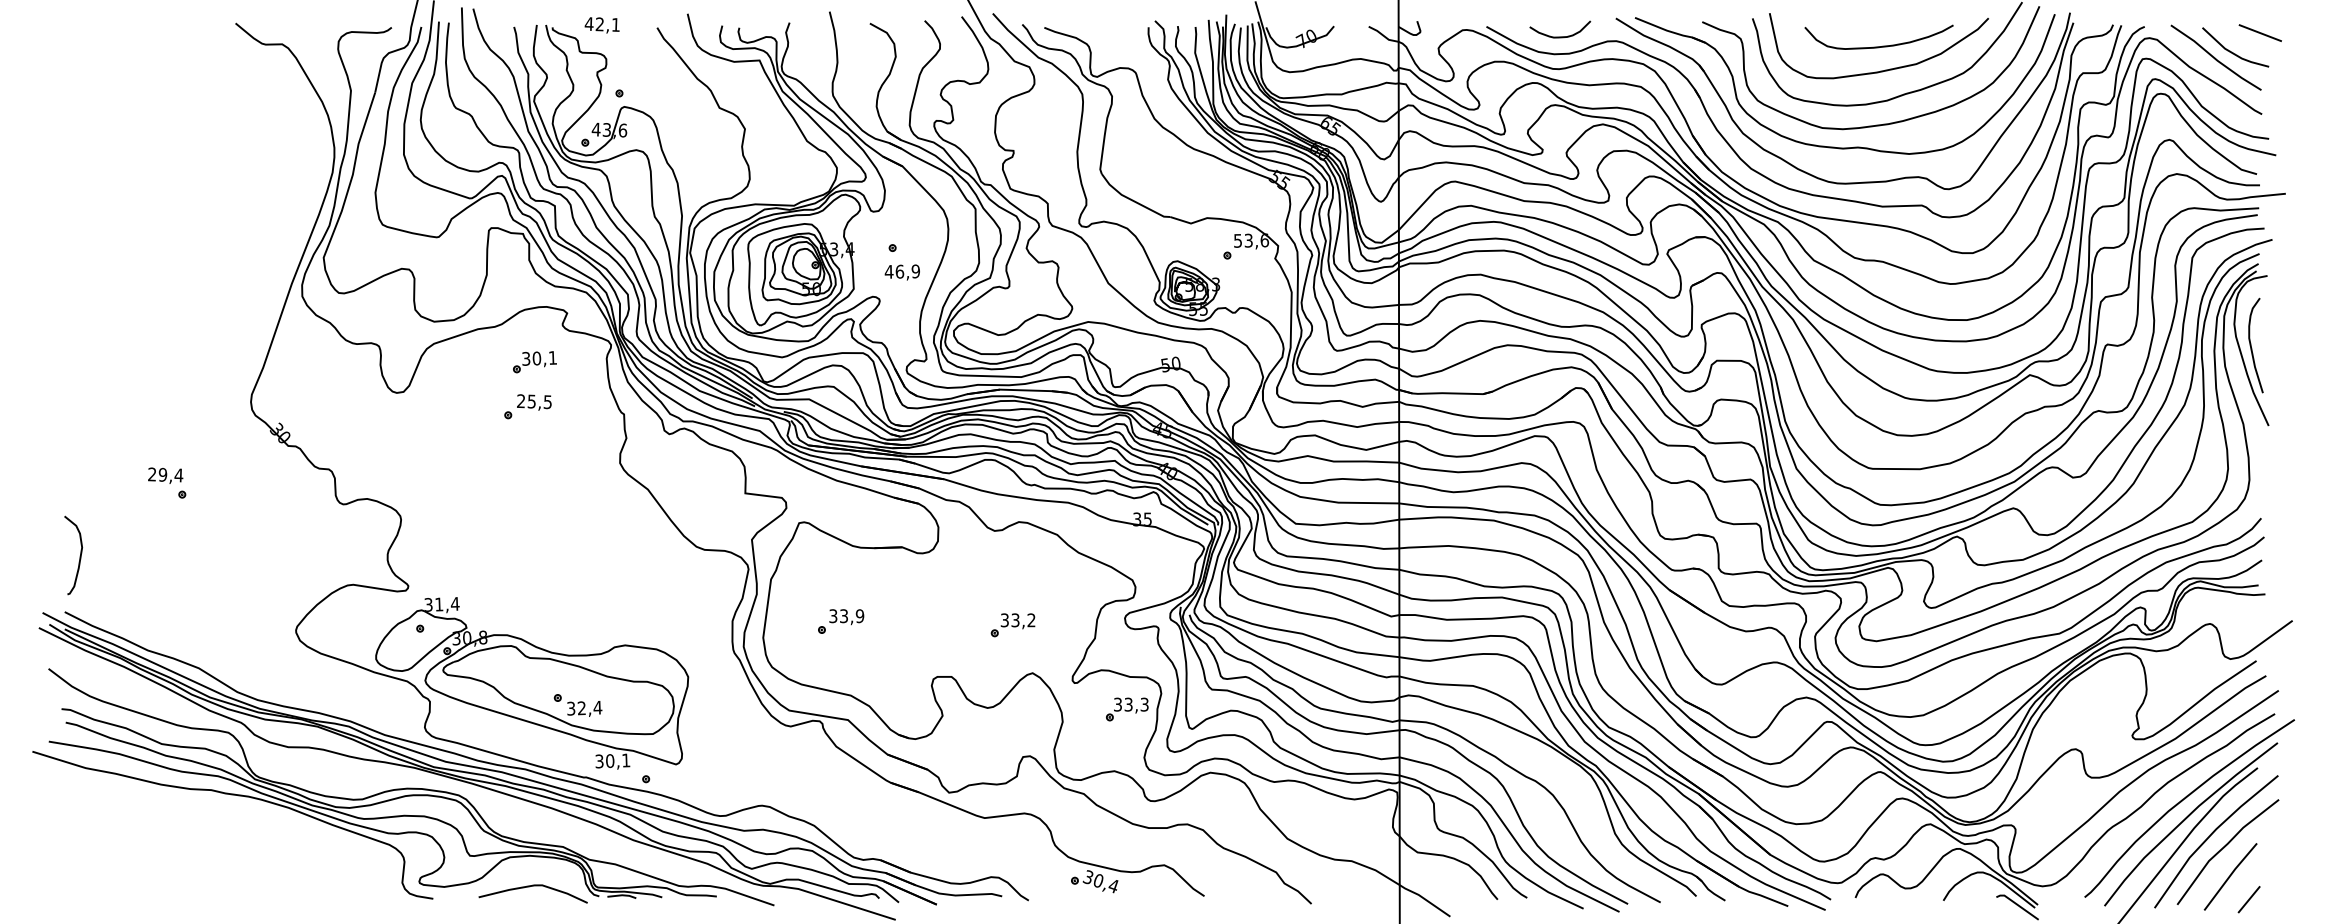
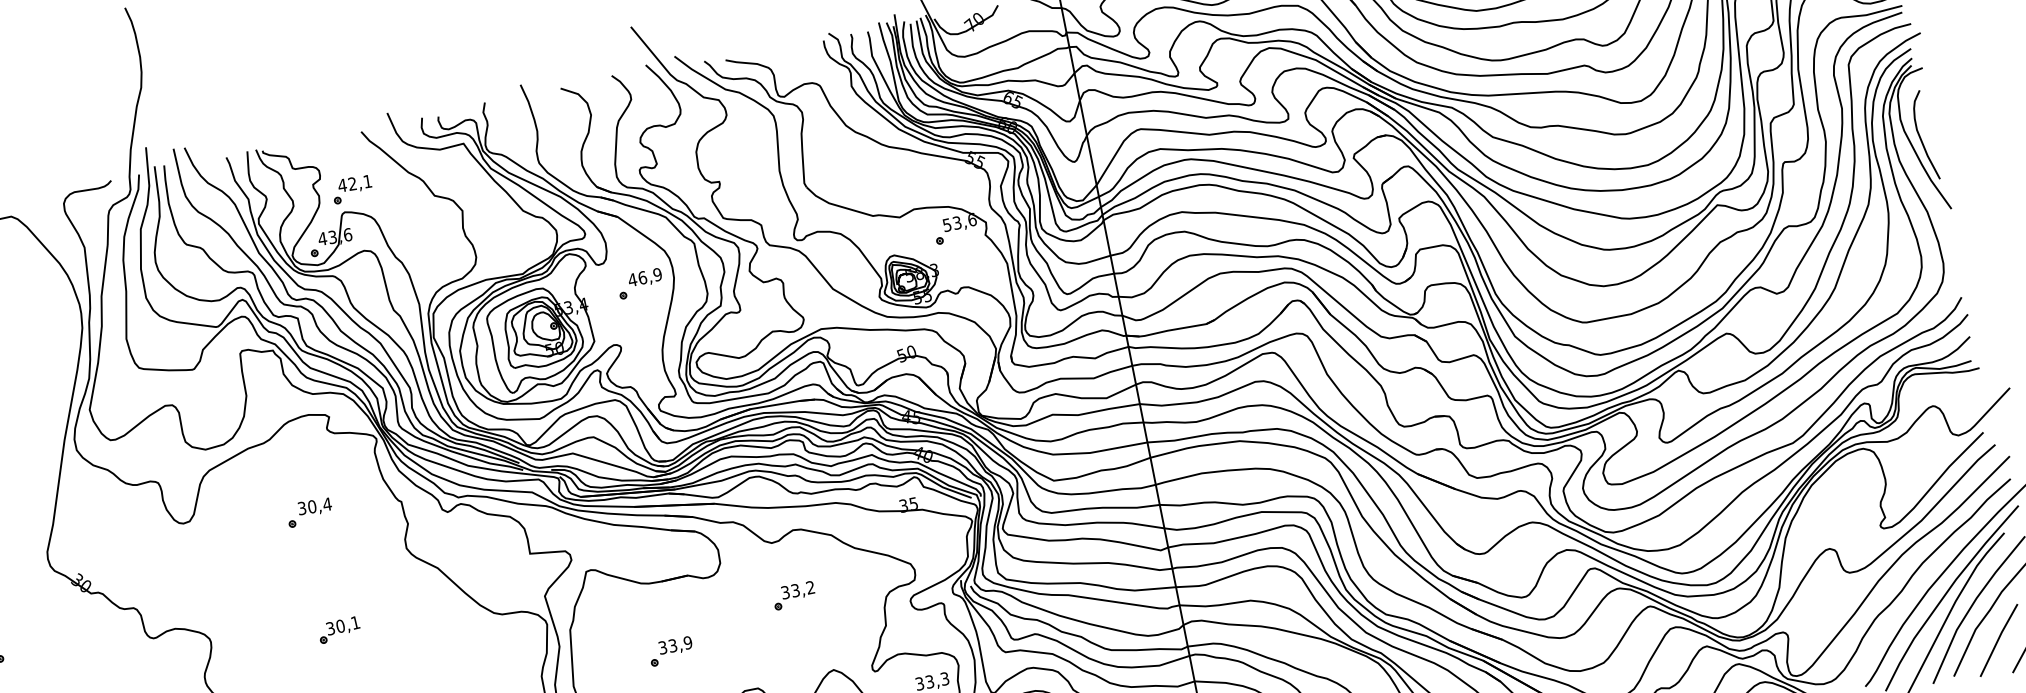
text: (601, 25) -> (354, 184), moved
text: (901, 272) -> (644, 278), moved
part: (534, 362) -> (339, 630), moved
text: (534, 401) -> (314, 506), 25,5 -> 30,4
part: (841, 621) -> (671, 651), moved
part: (1012, 625) -> (793, 596), moved

